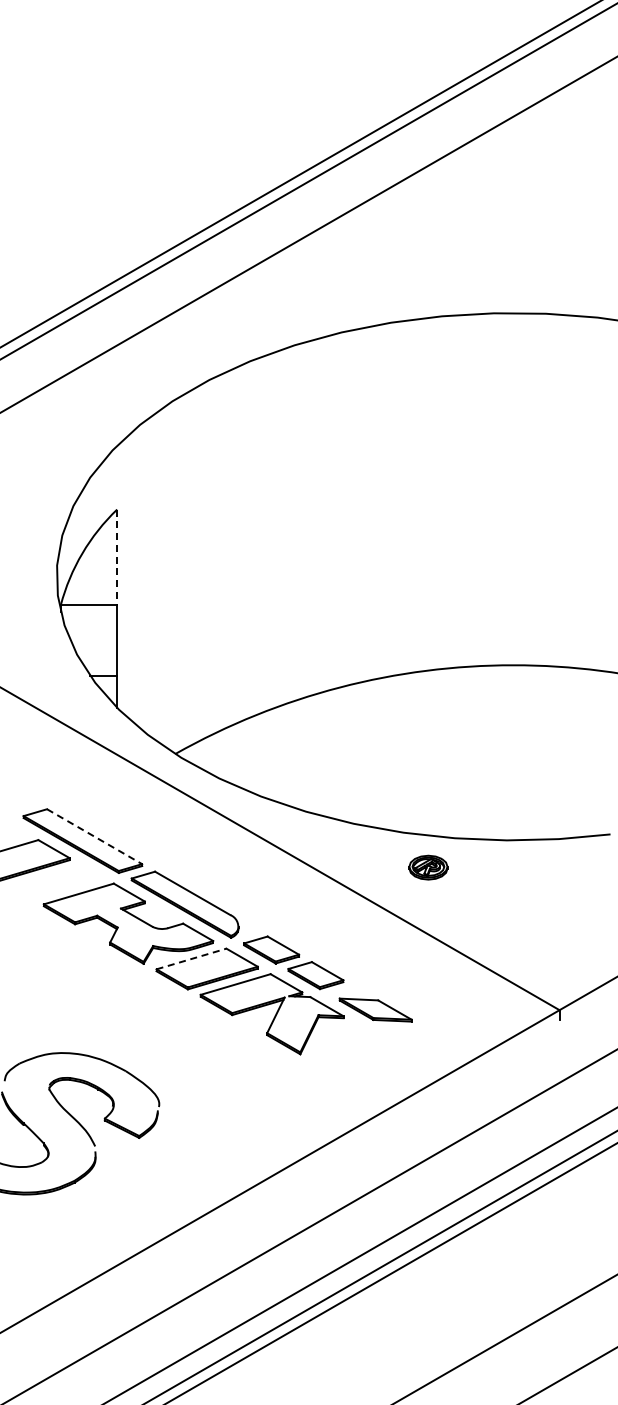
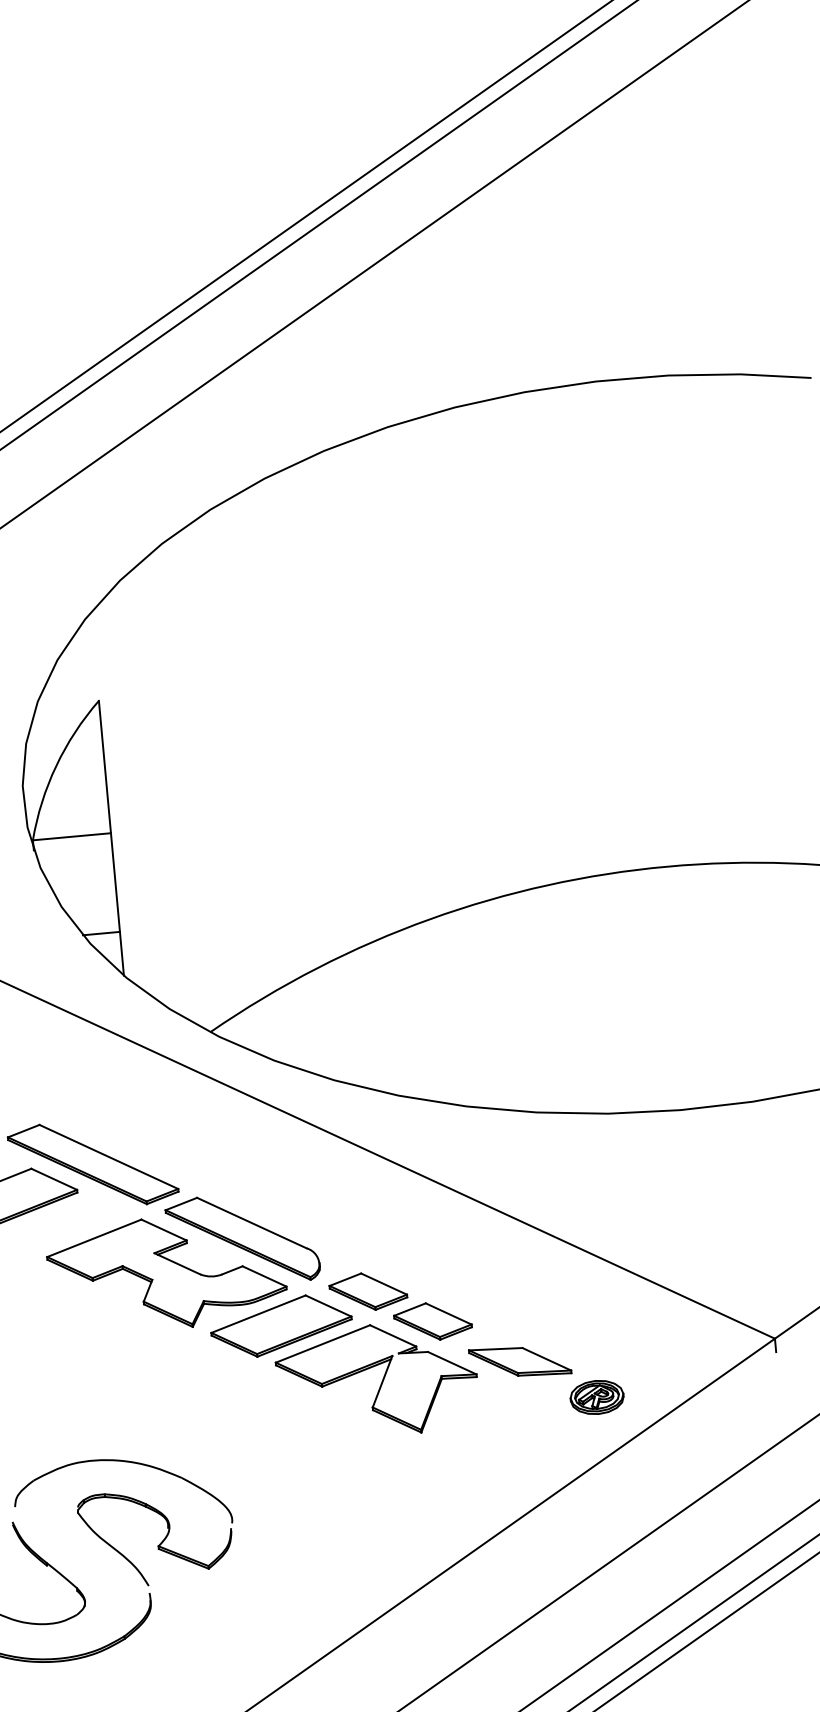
line: (117, 557) -> (105, 767), dashed -> solid
line: (94, 836) -> (108, 1156), dashed -> solid
part: (428, 867) -> (597, 1397), moved
line: (191, 958) -> (258, 1313), dashed -> solid

